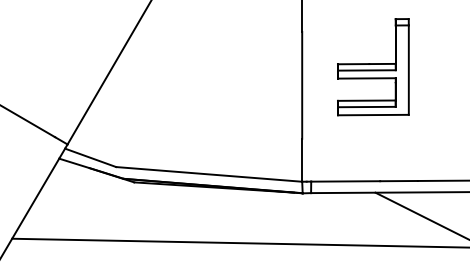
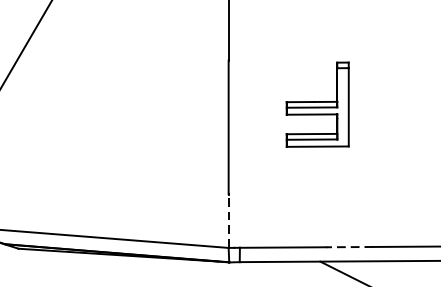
part: (373, 67) -> (317, 105), size x0.7
line: (302, 160) -> (229, 221), solid -> dashed
line: (398, 181) -> (349, 247), solid -> dashed

